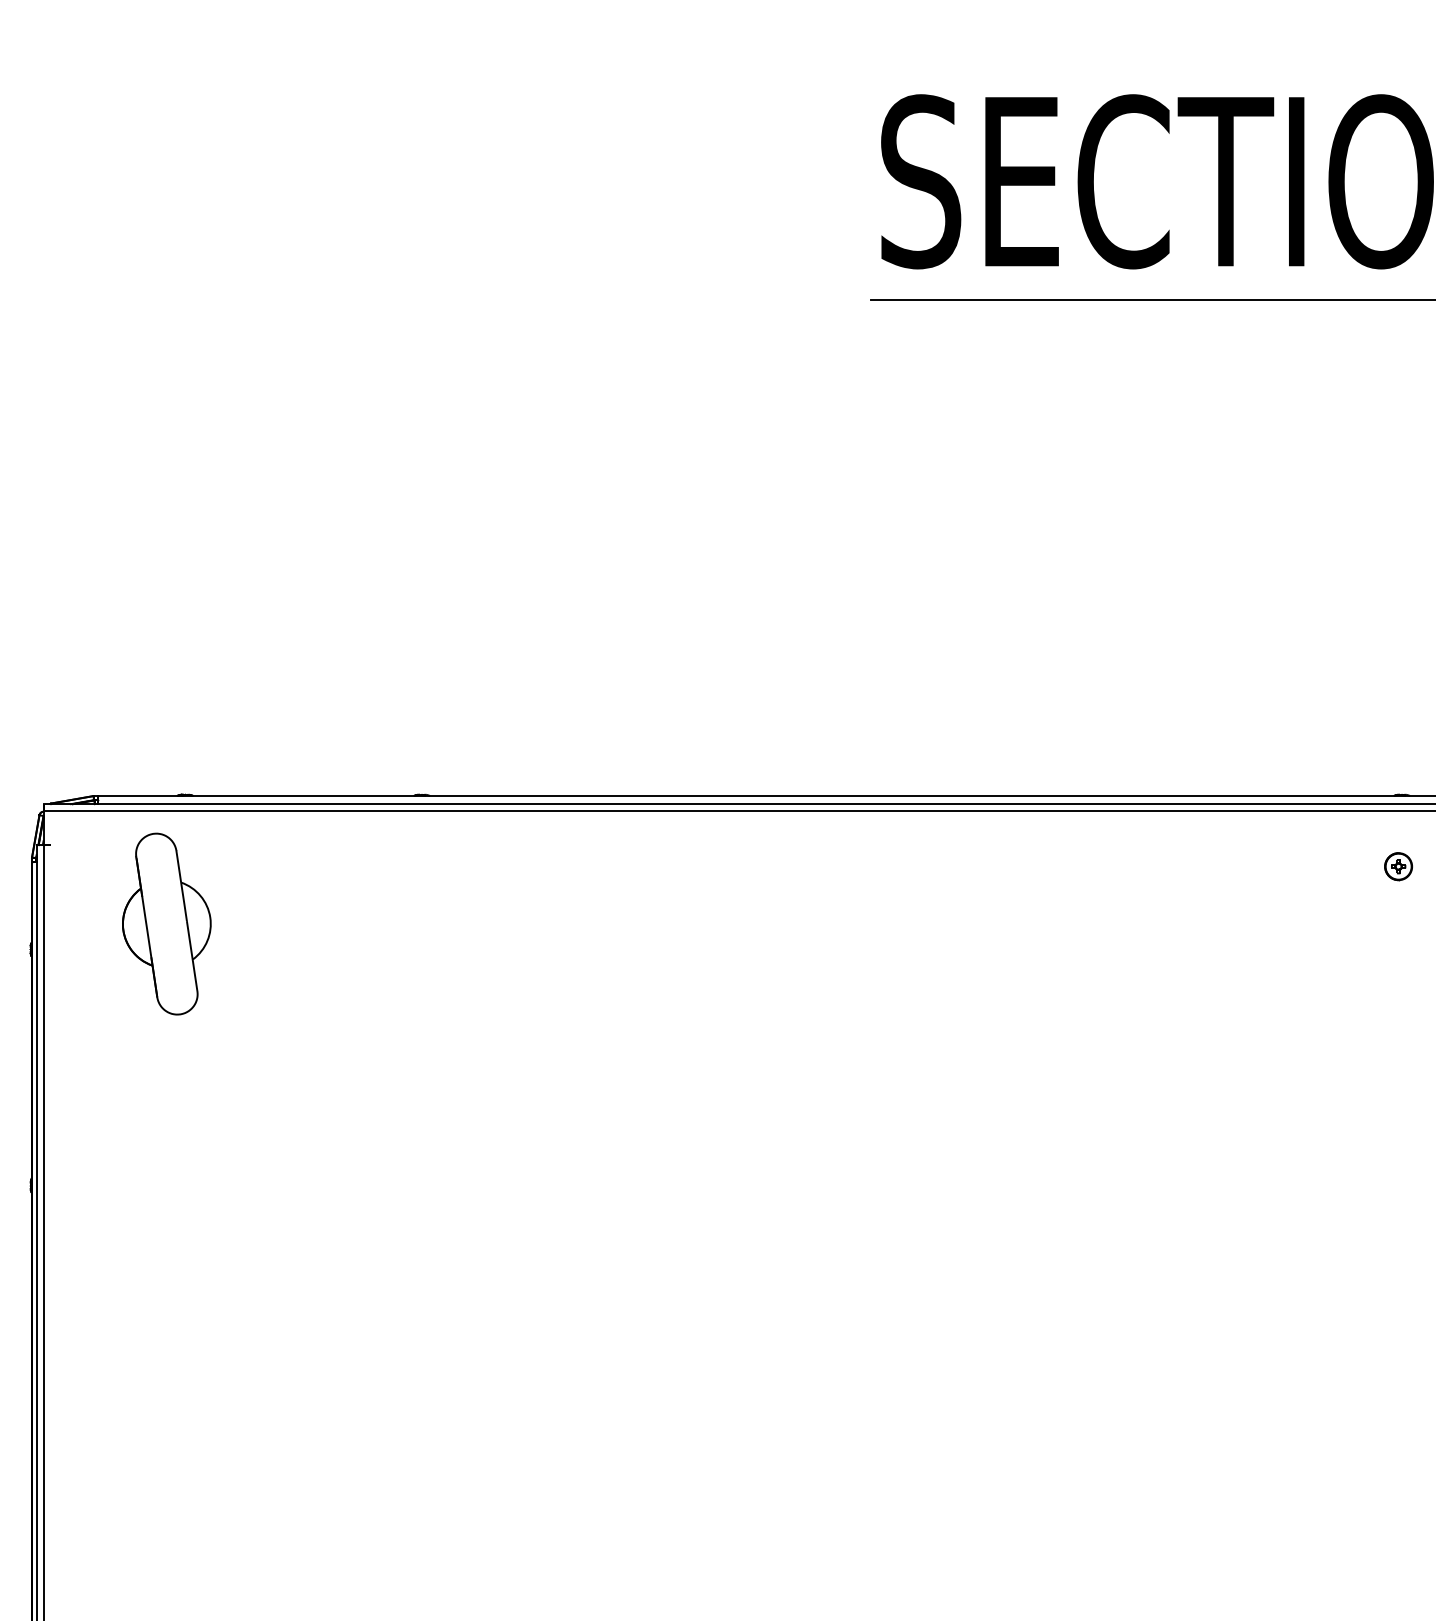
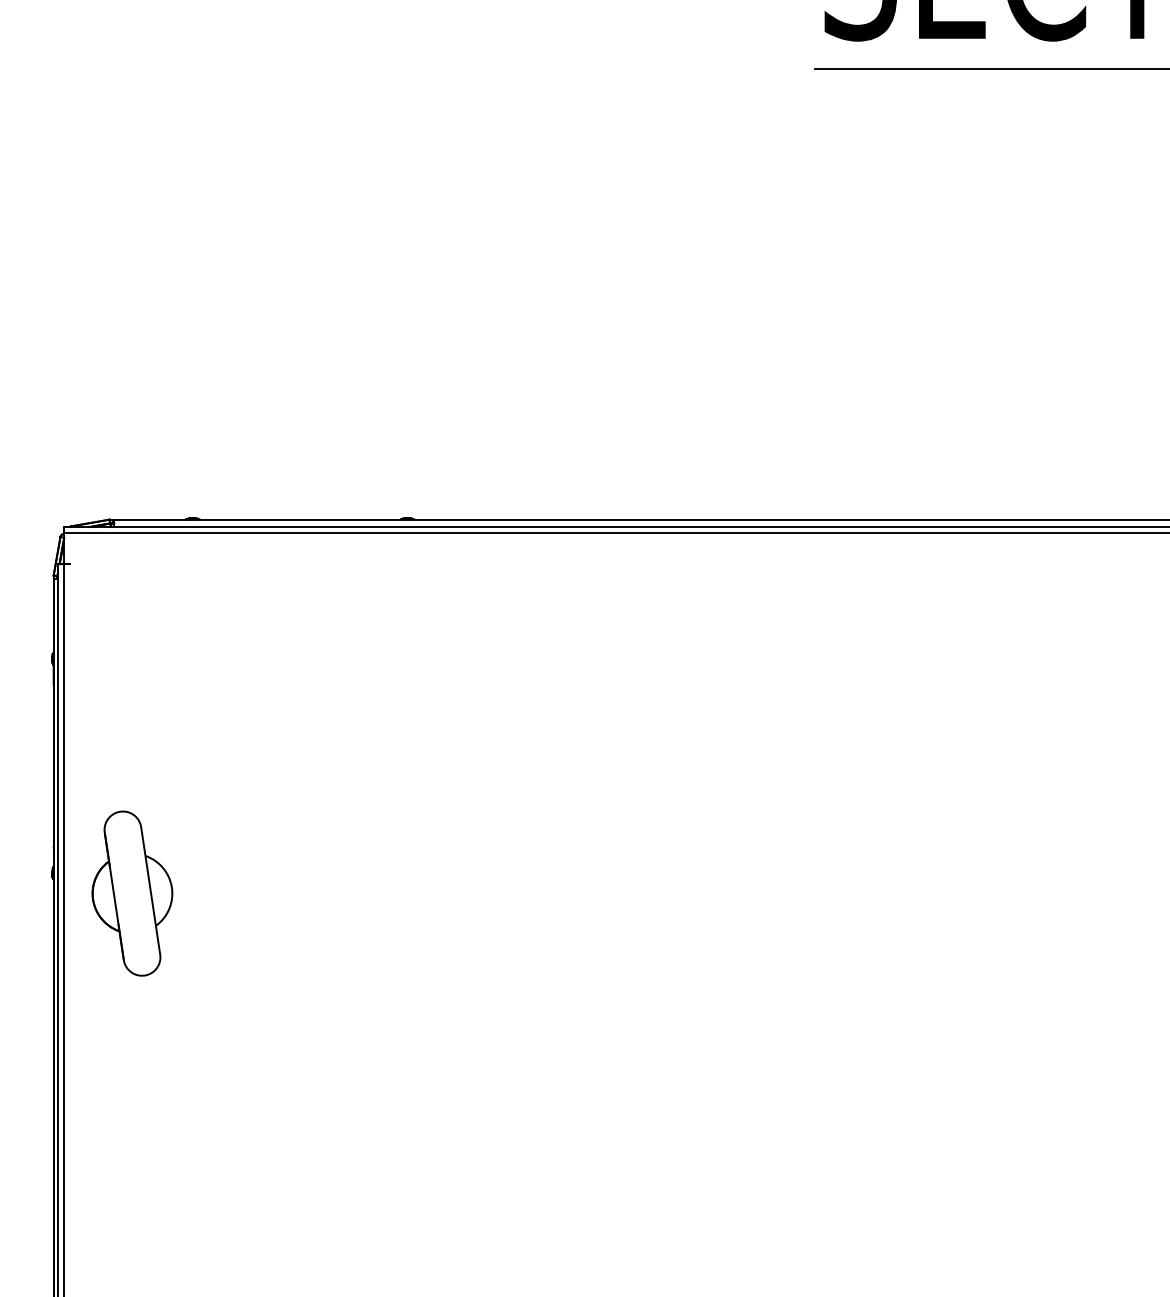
part: (166, 923) -> (132, 893), moved

